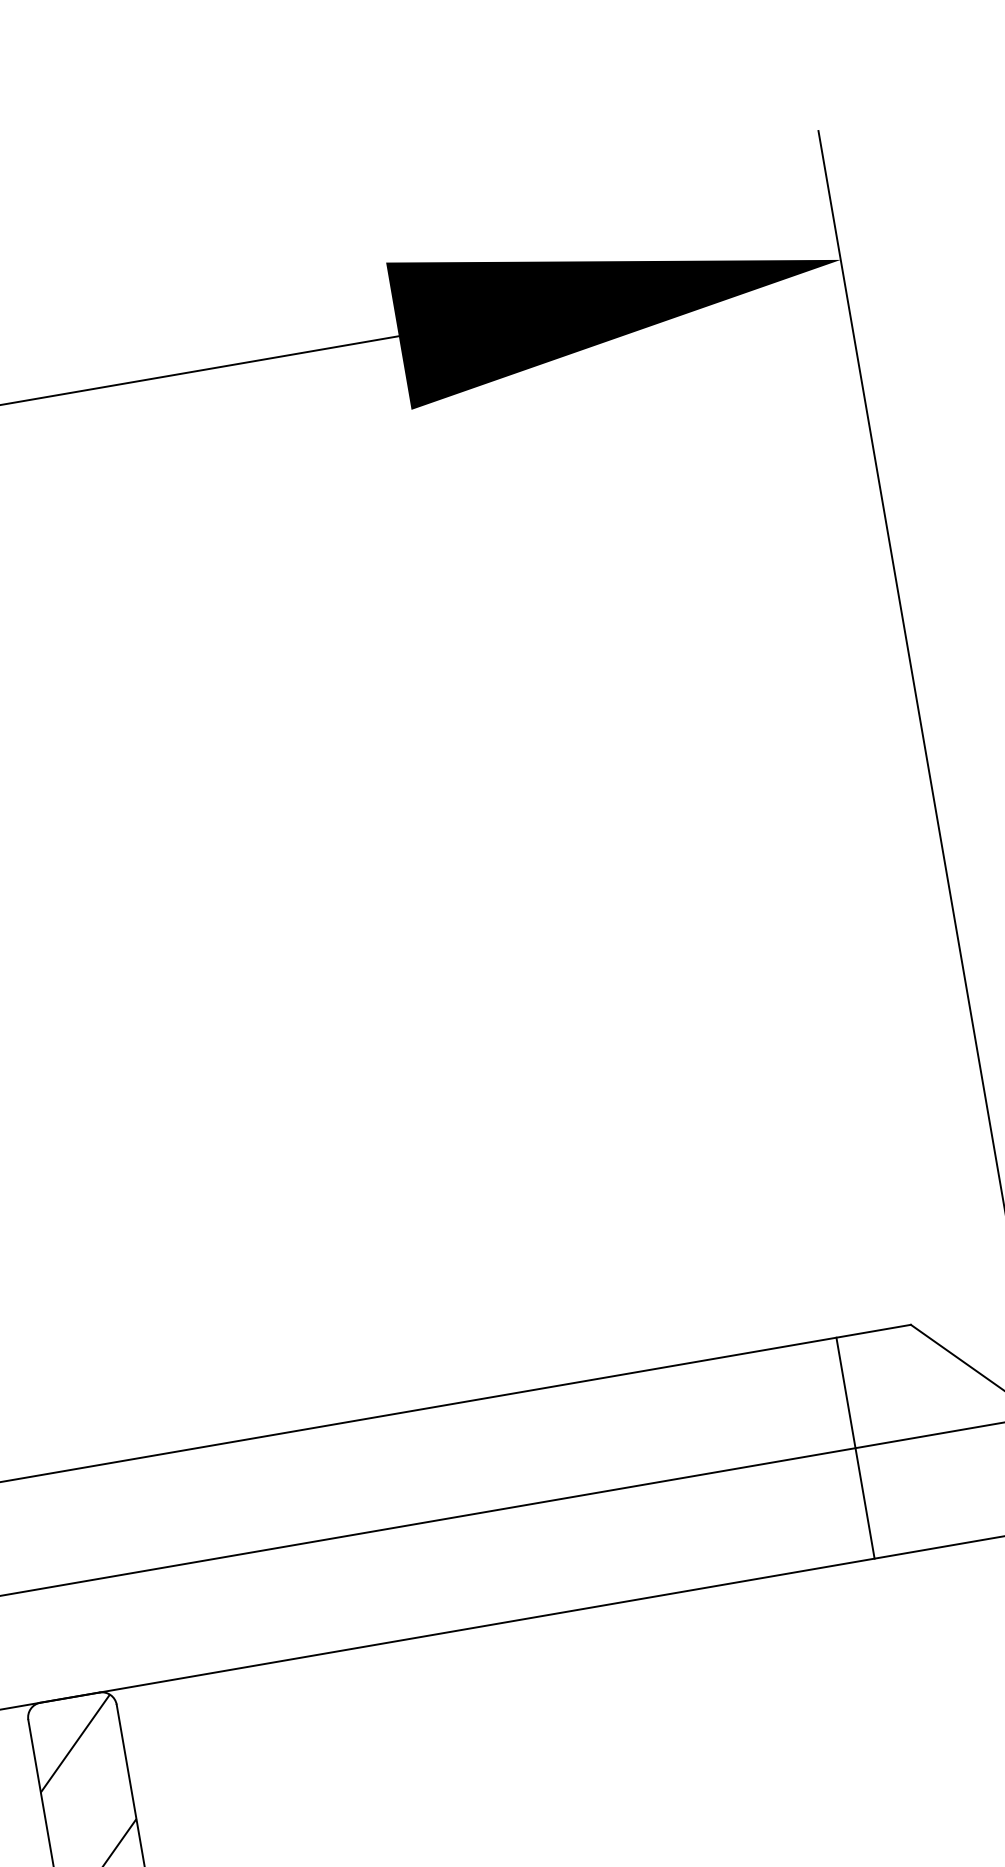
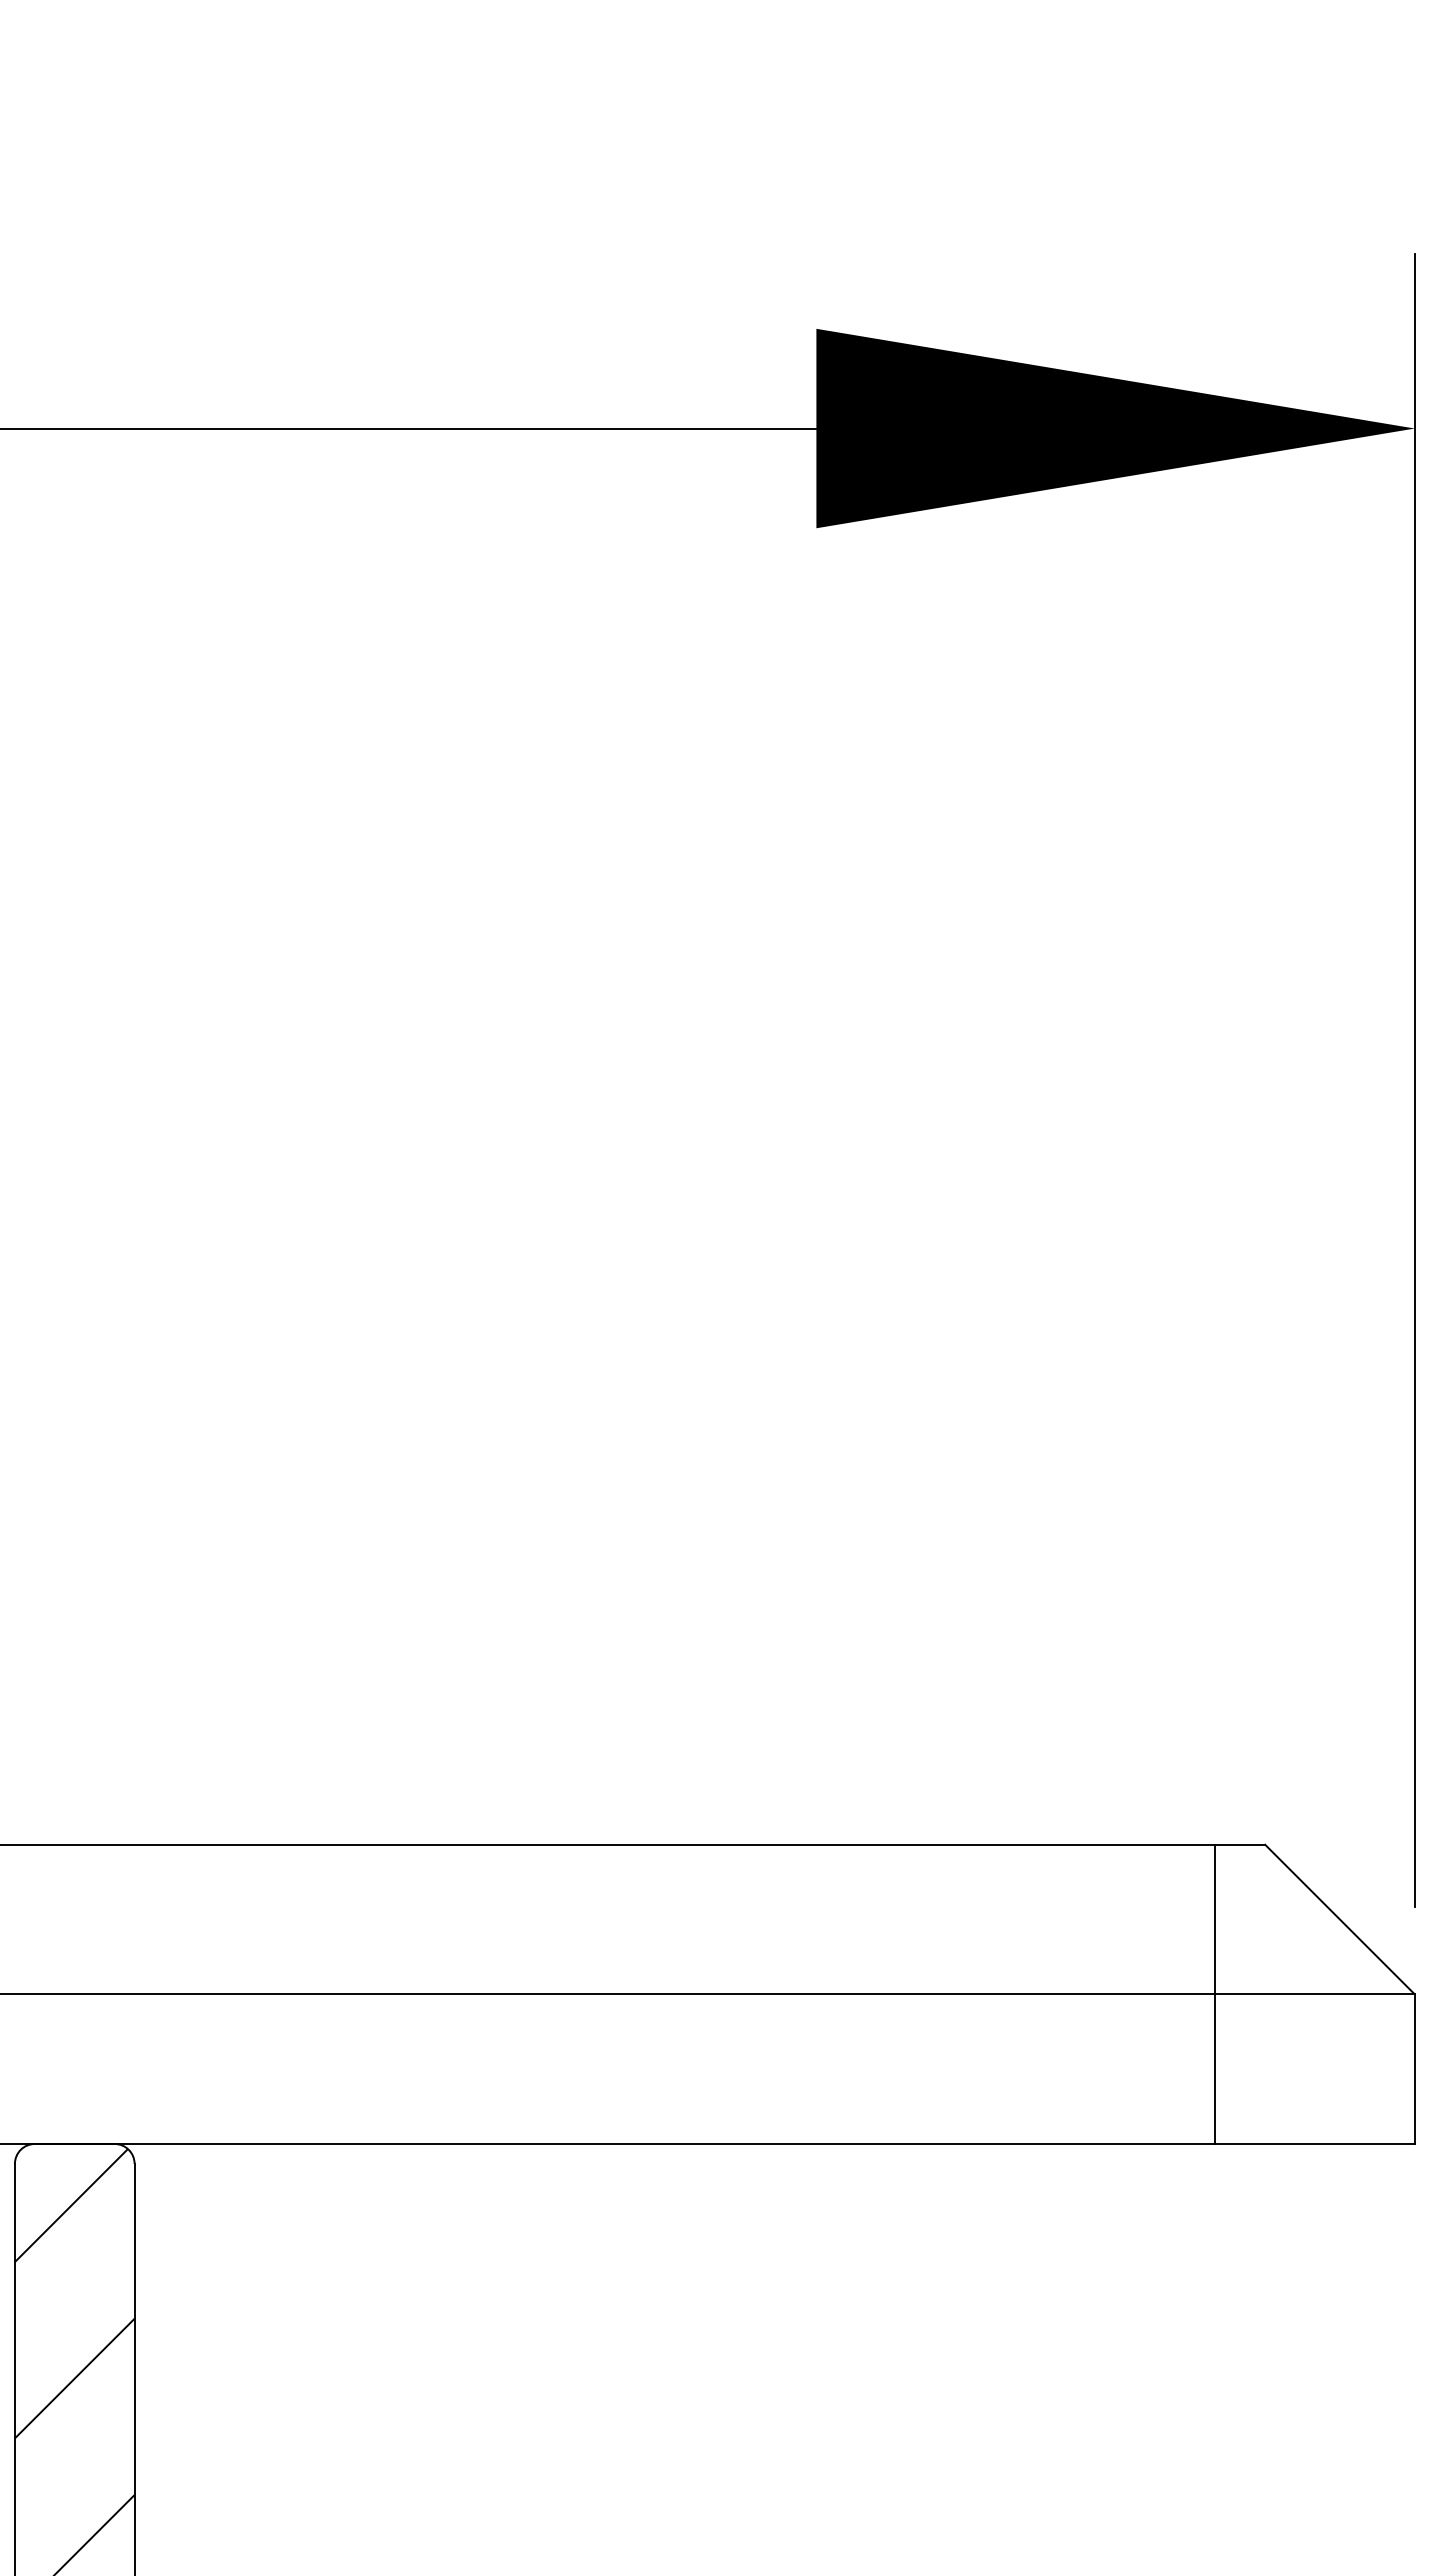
line: (855, 1448) -> (1215, 1994), moved

